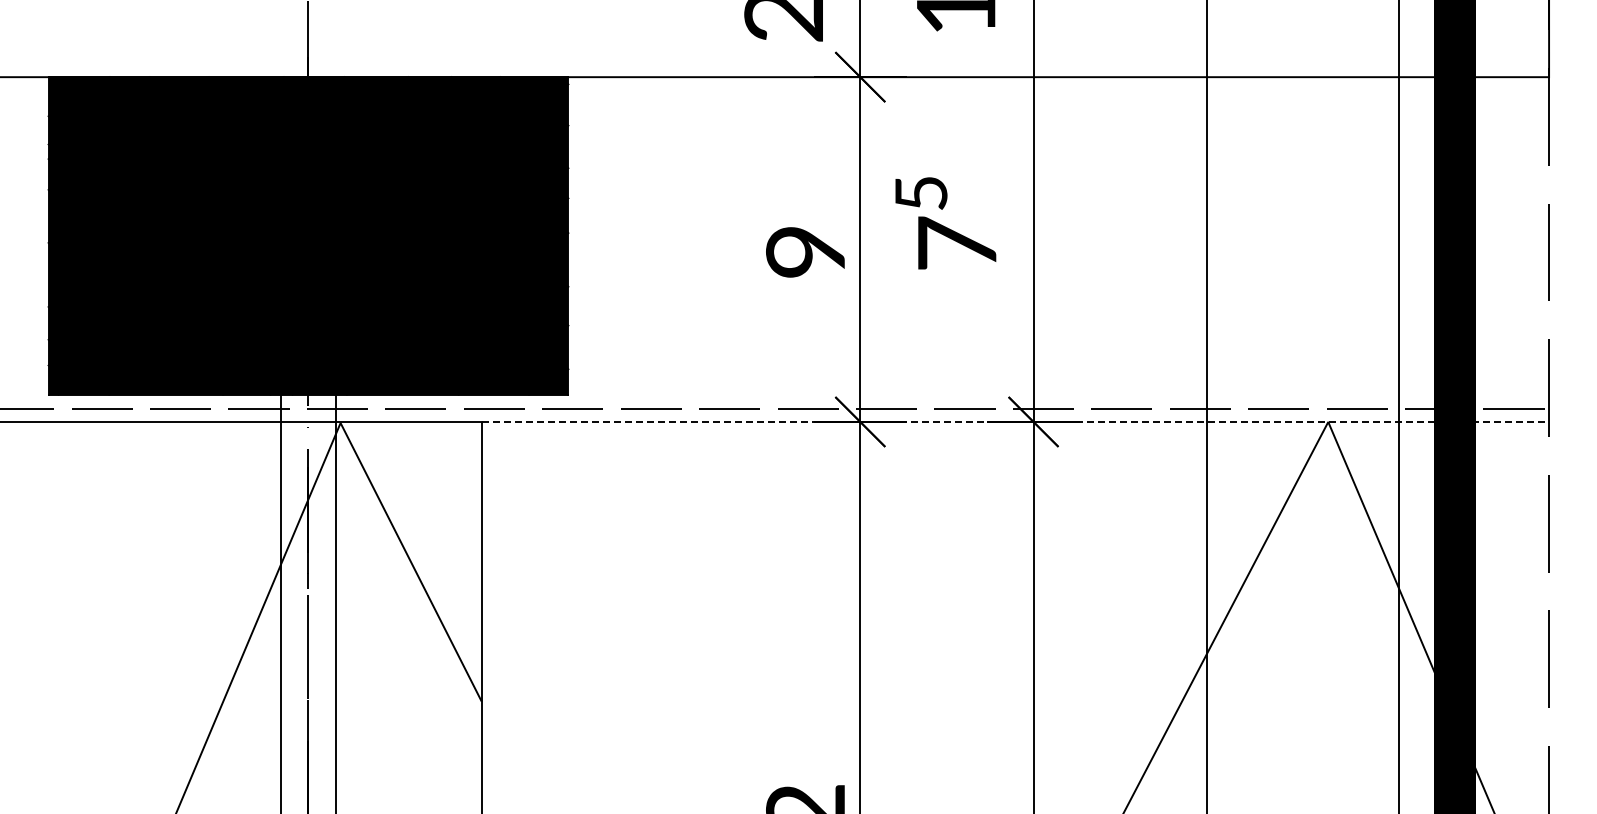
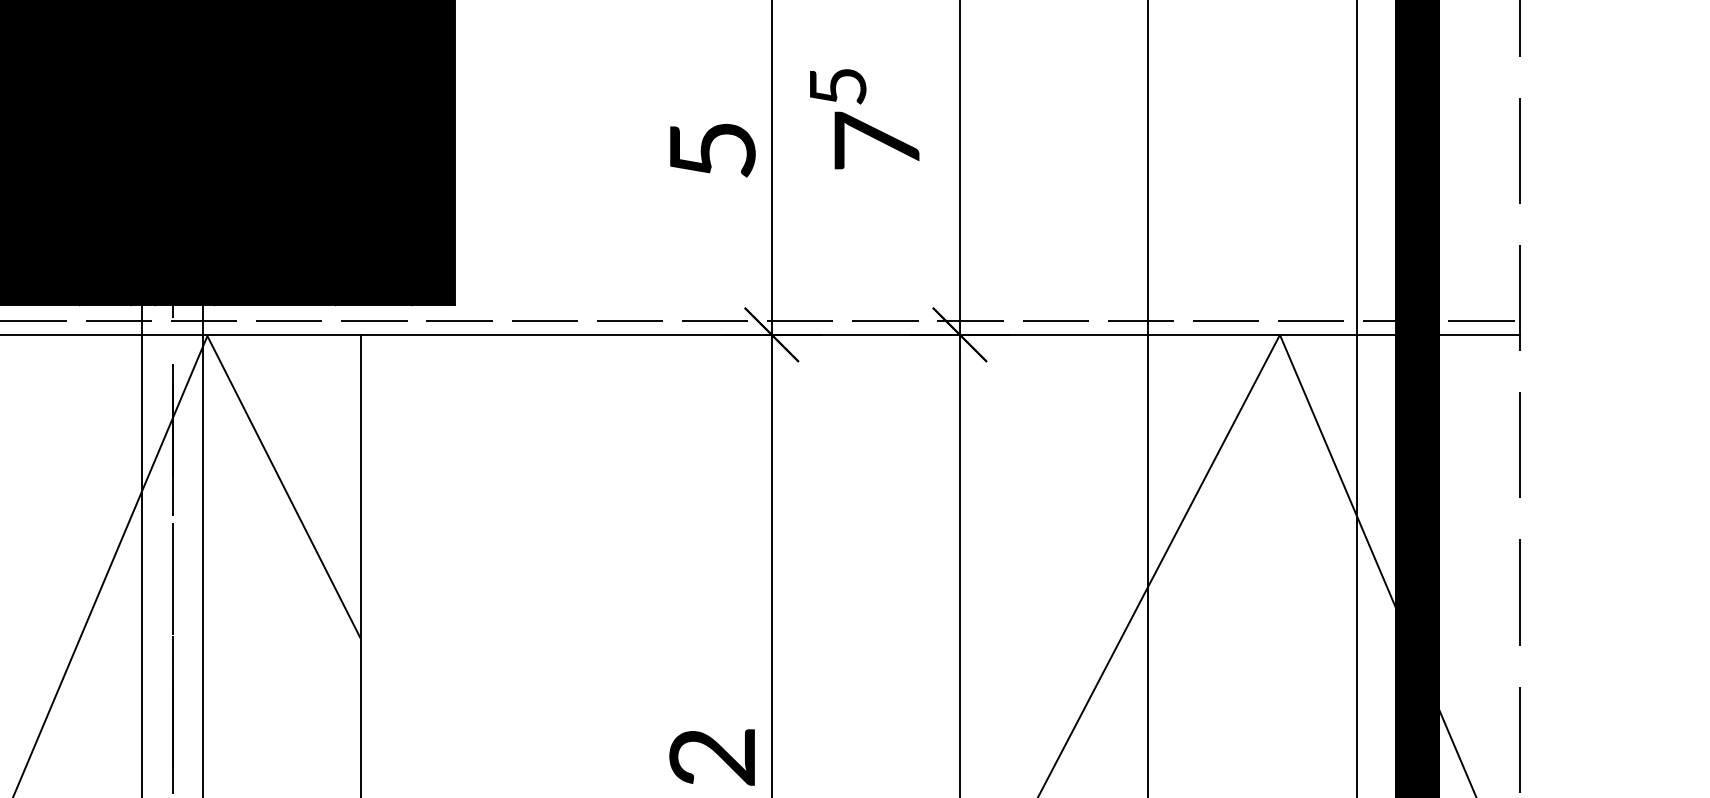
text: (805, 252) -> (712, 150), 9 -> 5
line: (1015, 421) -> (940, 334), dashed -> solid

